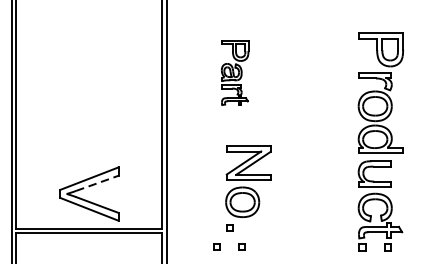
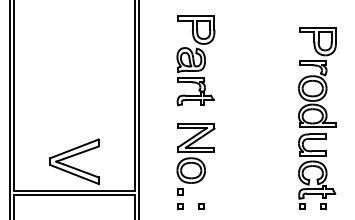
part: (234, 72) -> (195, 60), size x1.67
line: (97, 182) -> (81, 152), dashed -> solid
part: (247, 188) -> (195, 159), moved

